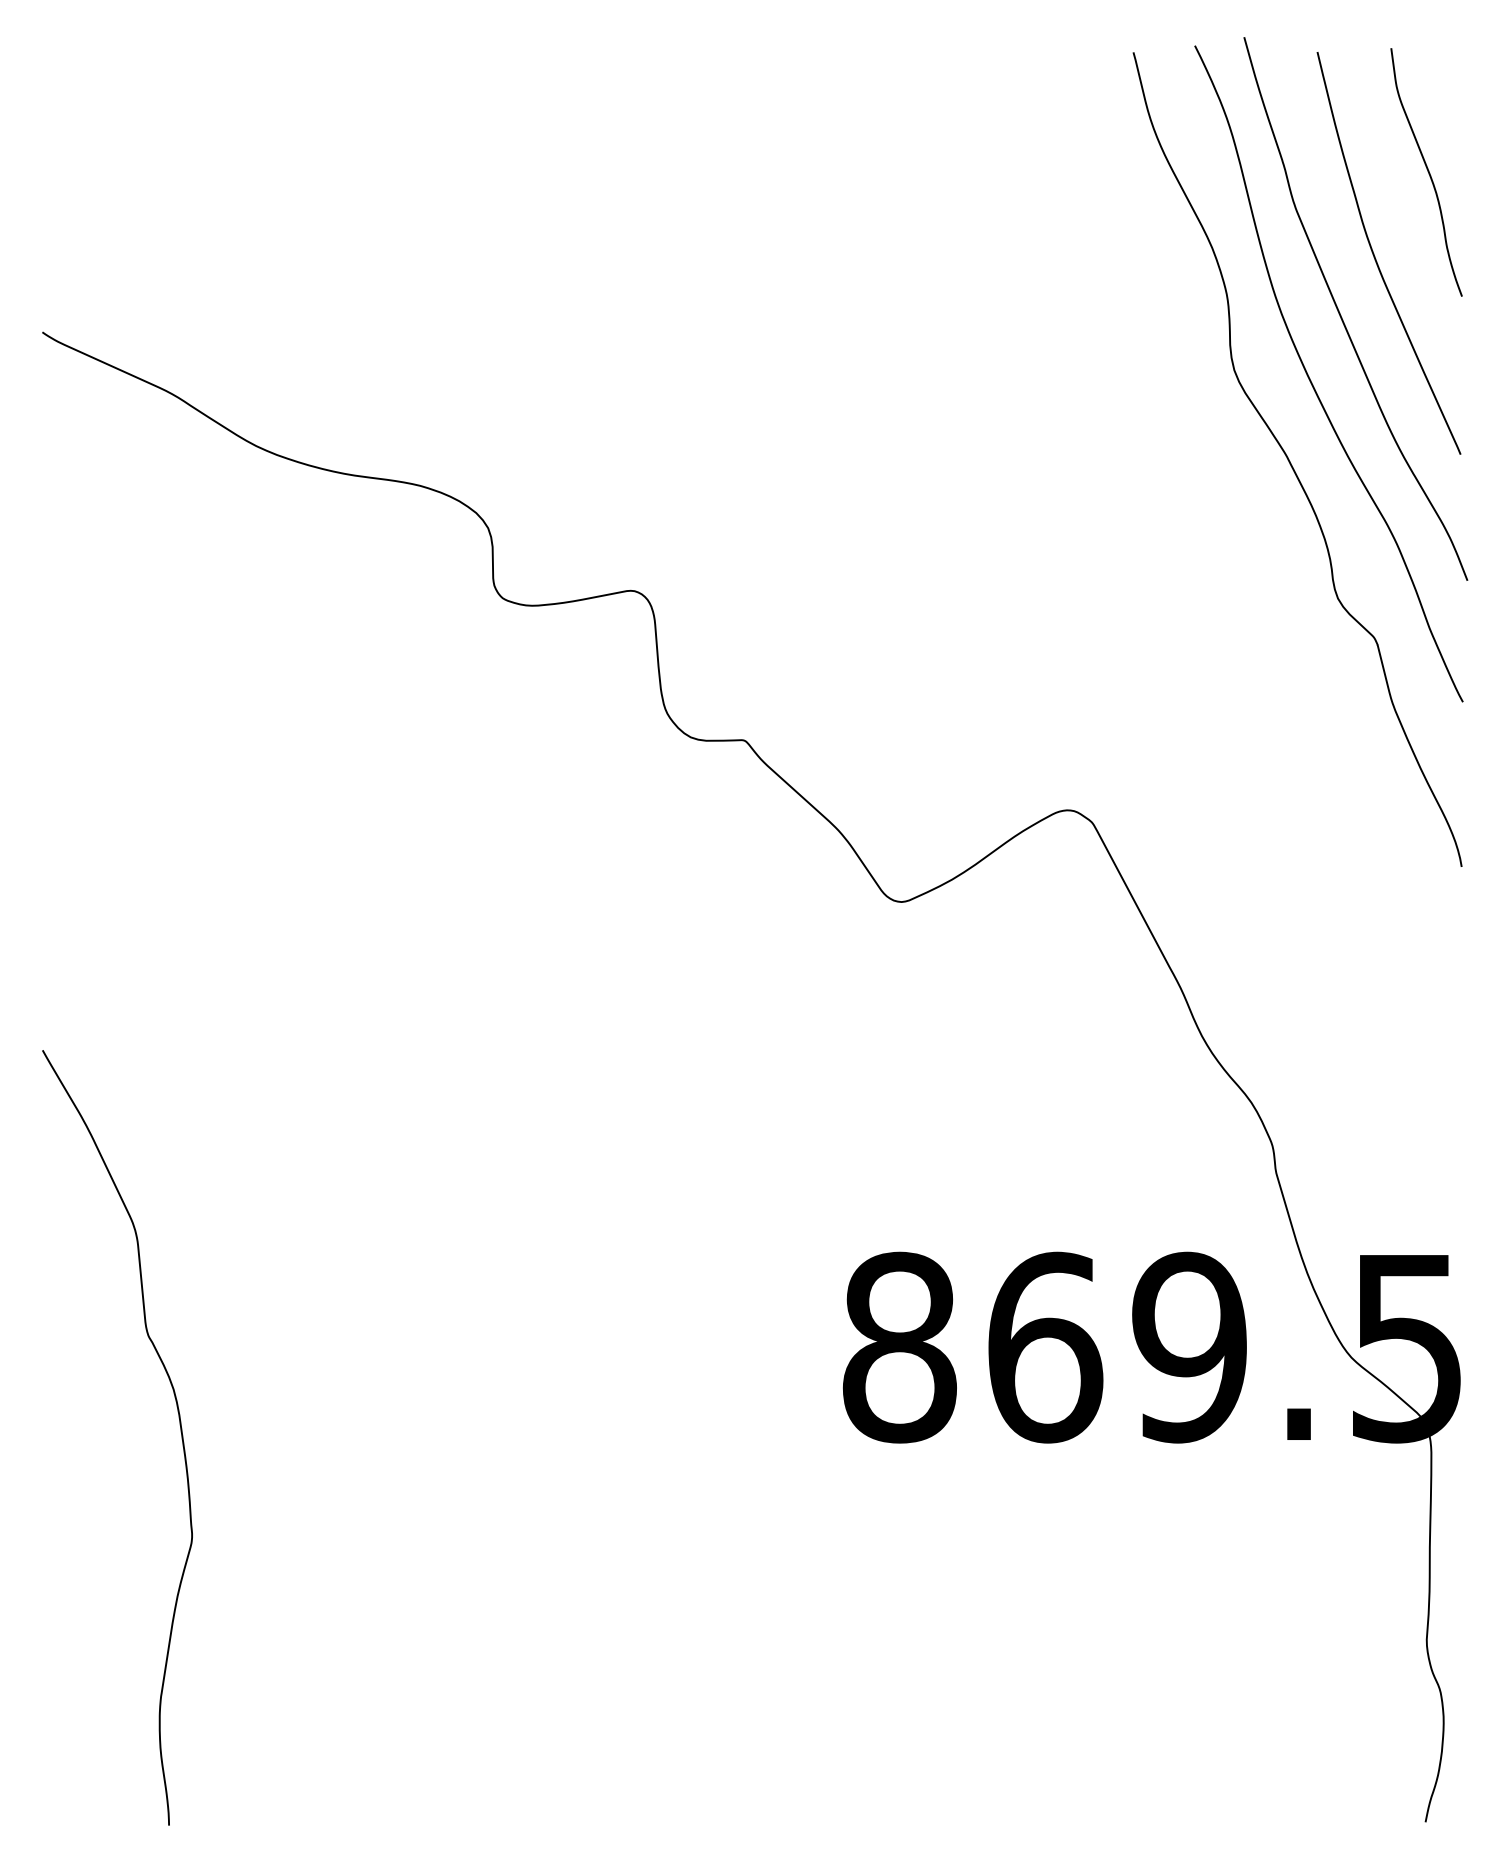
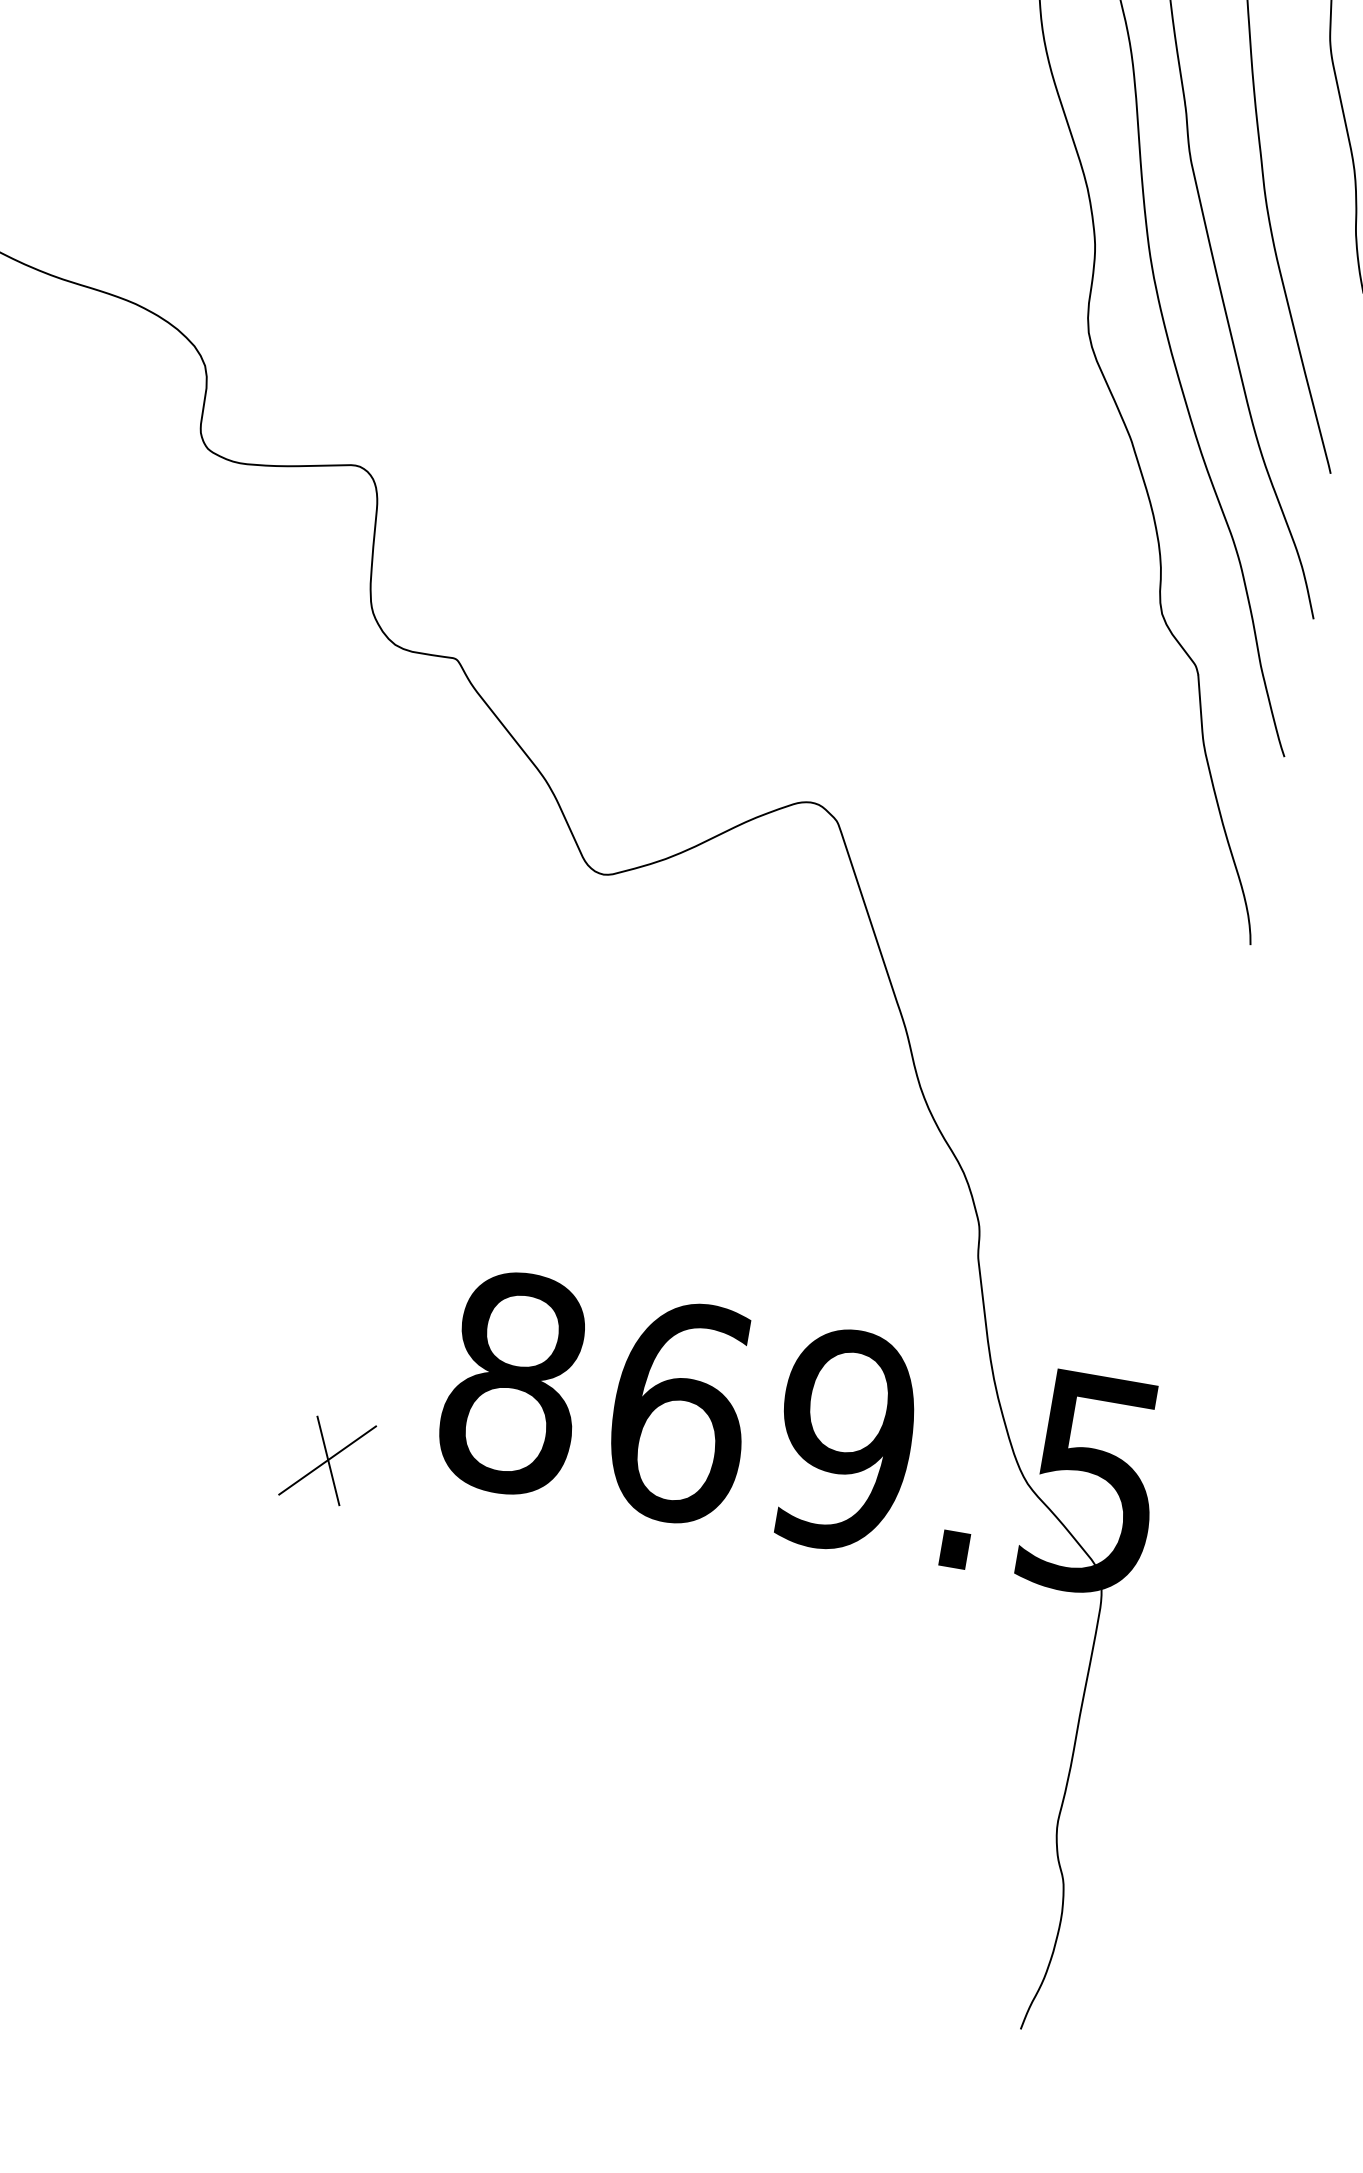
part: (752, 1440) -> (327, 1460), added

